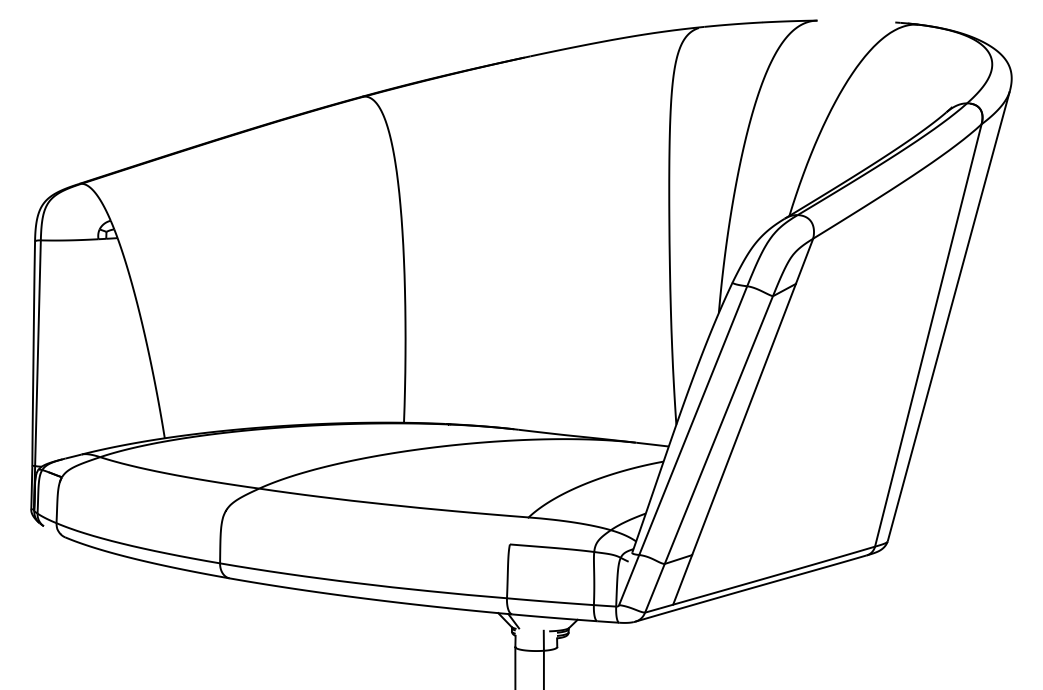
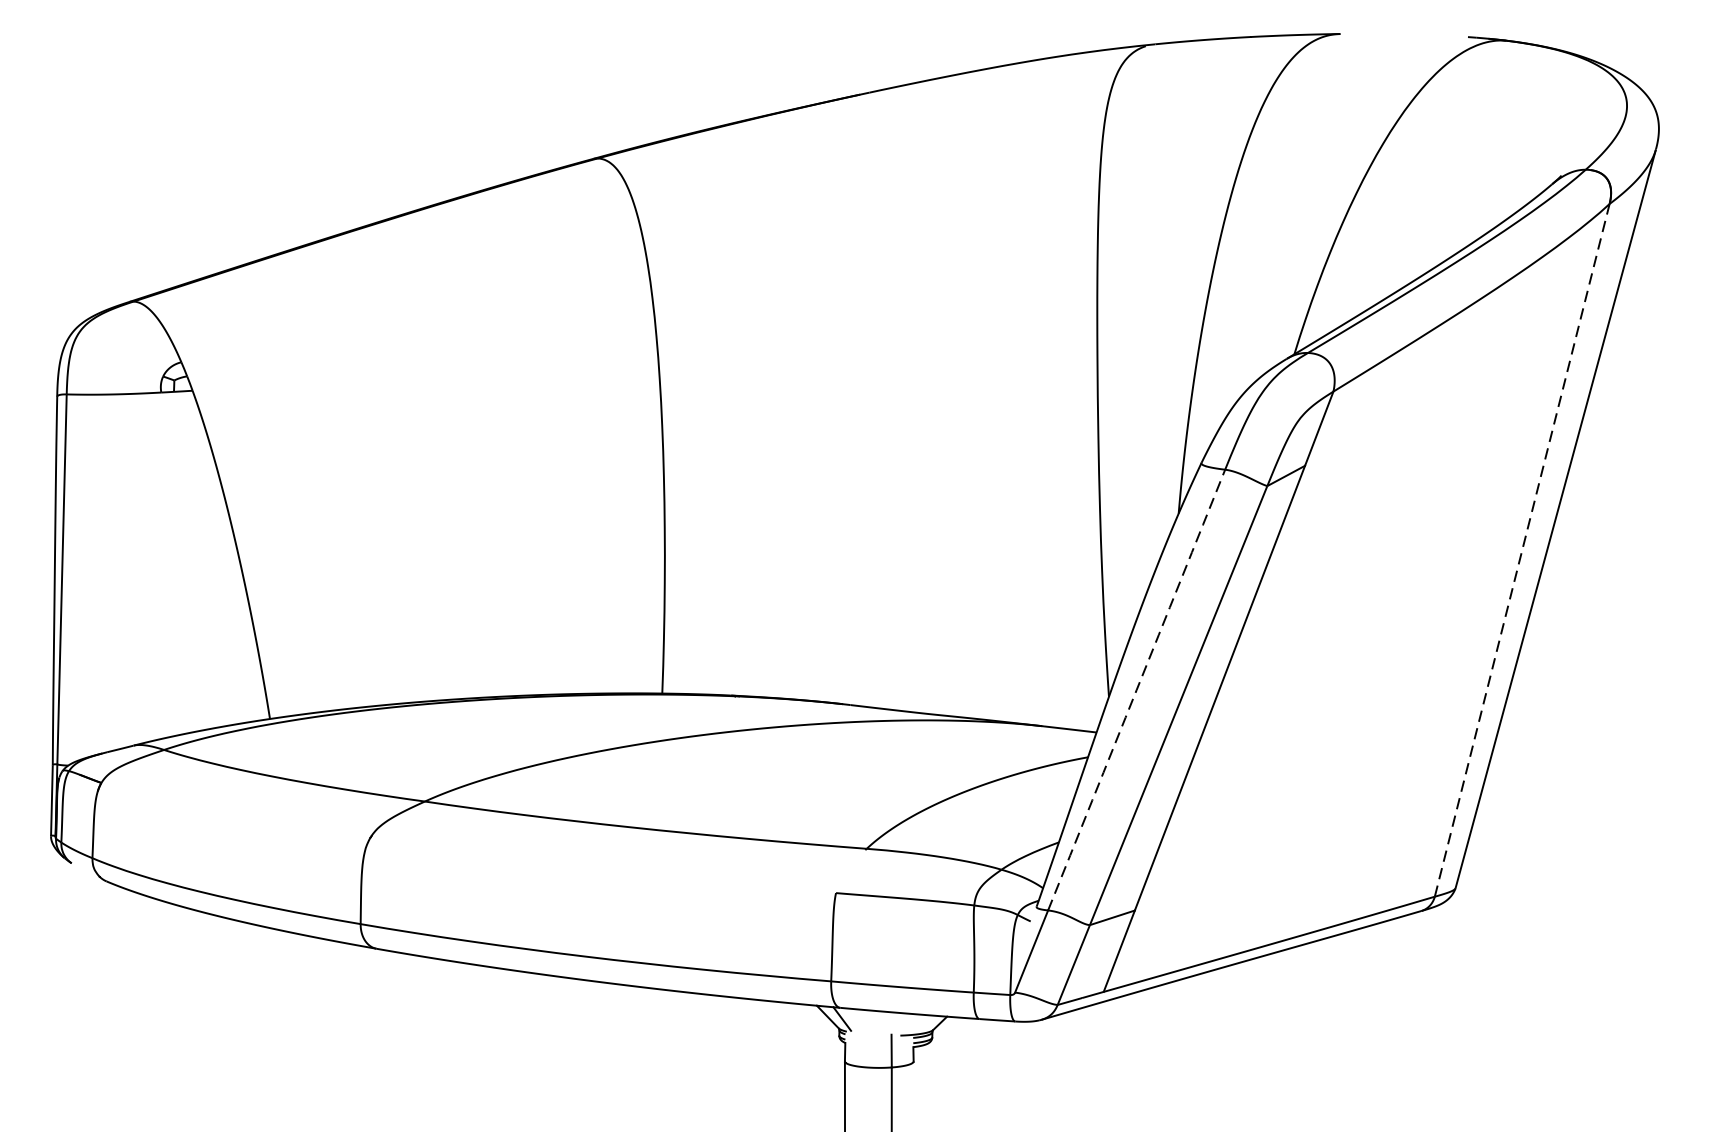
line: (928, 335) -> (1522, 550), solid -> dashed
arc: (693, 420) -> (1137, 689), solid -> dashed

